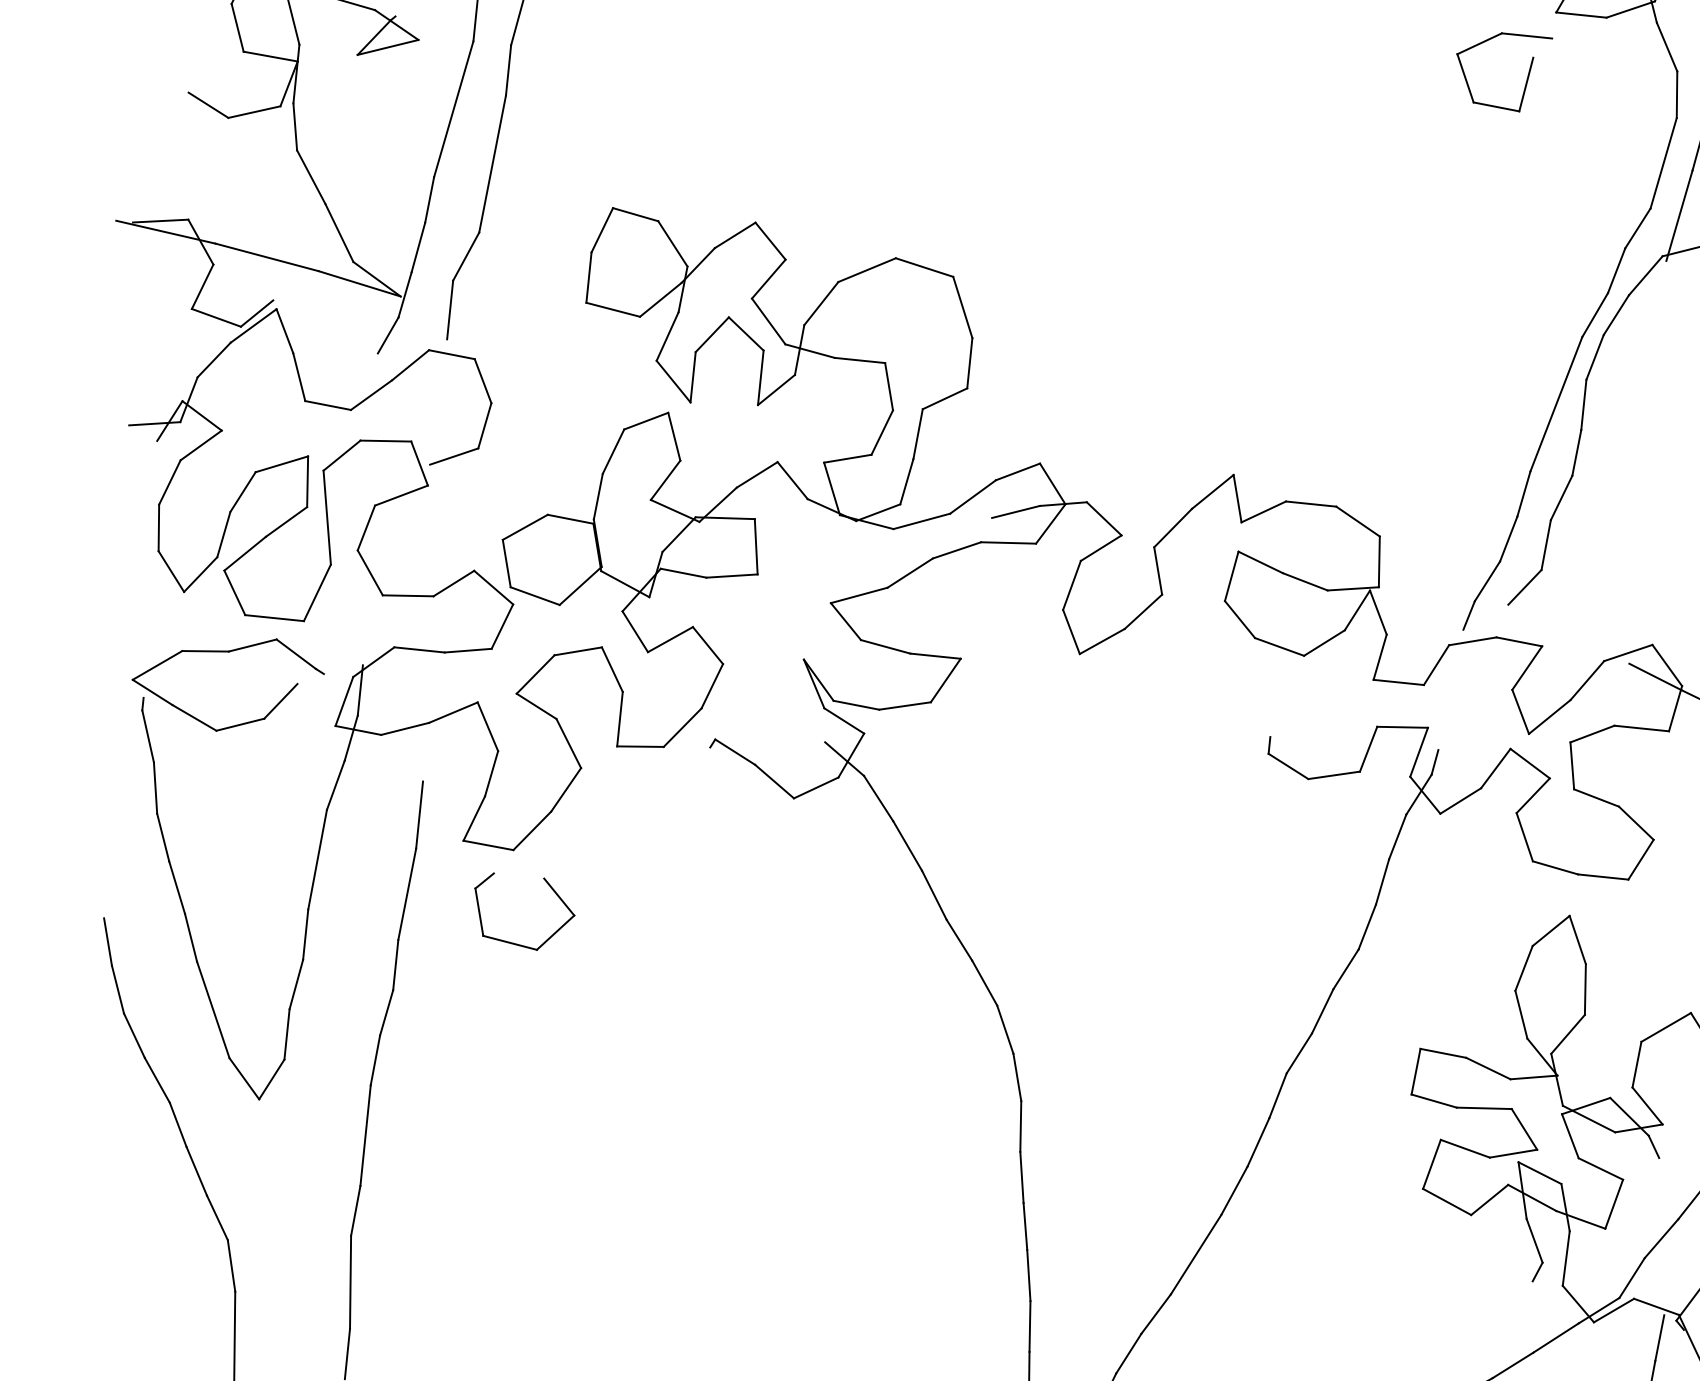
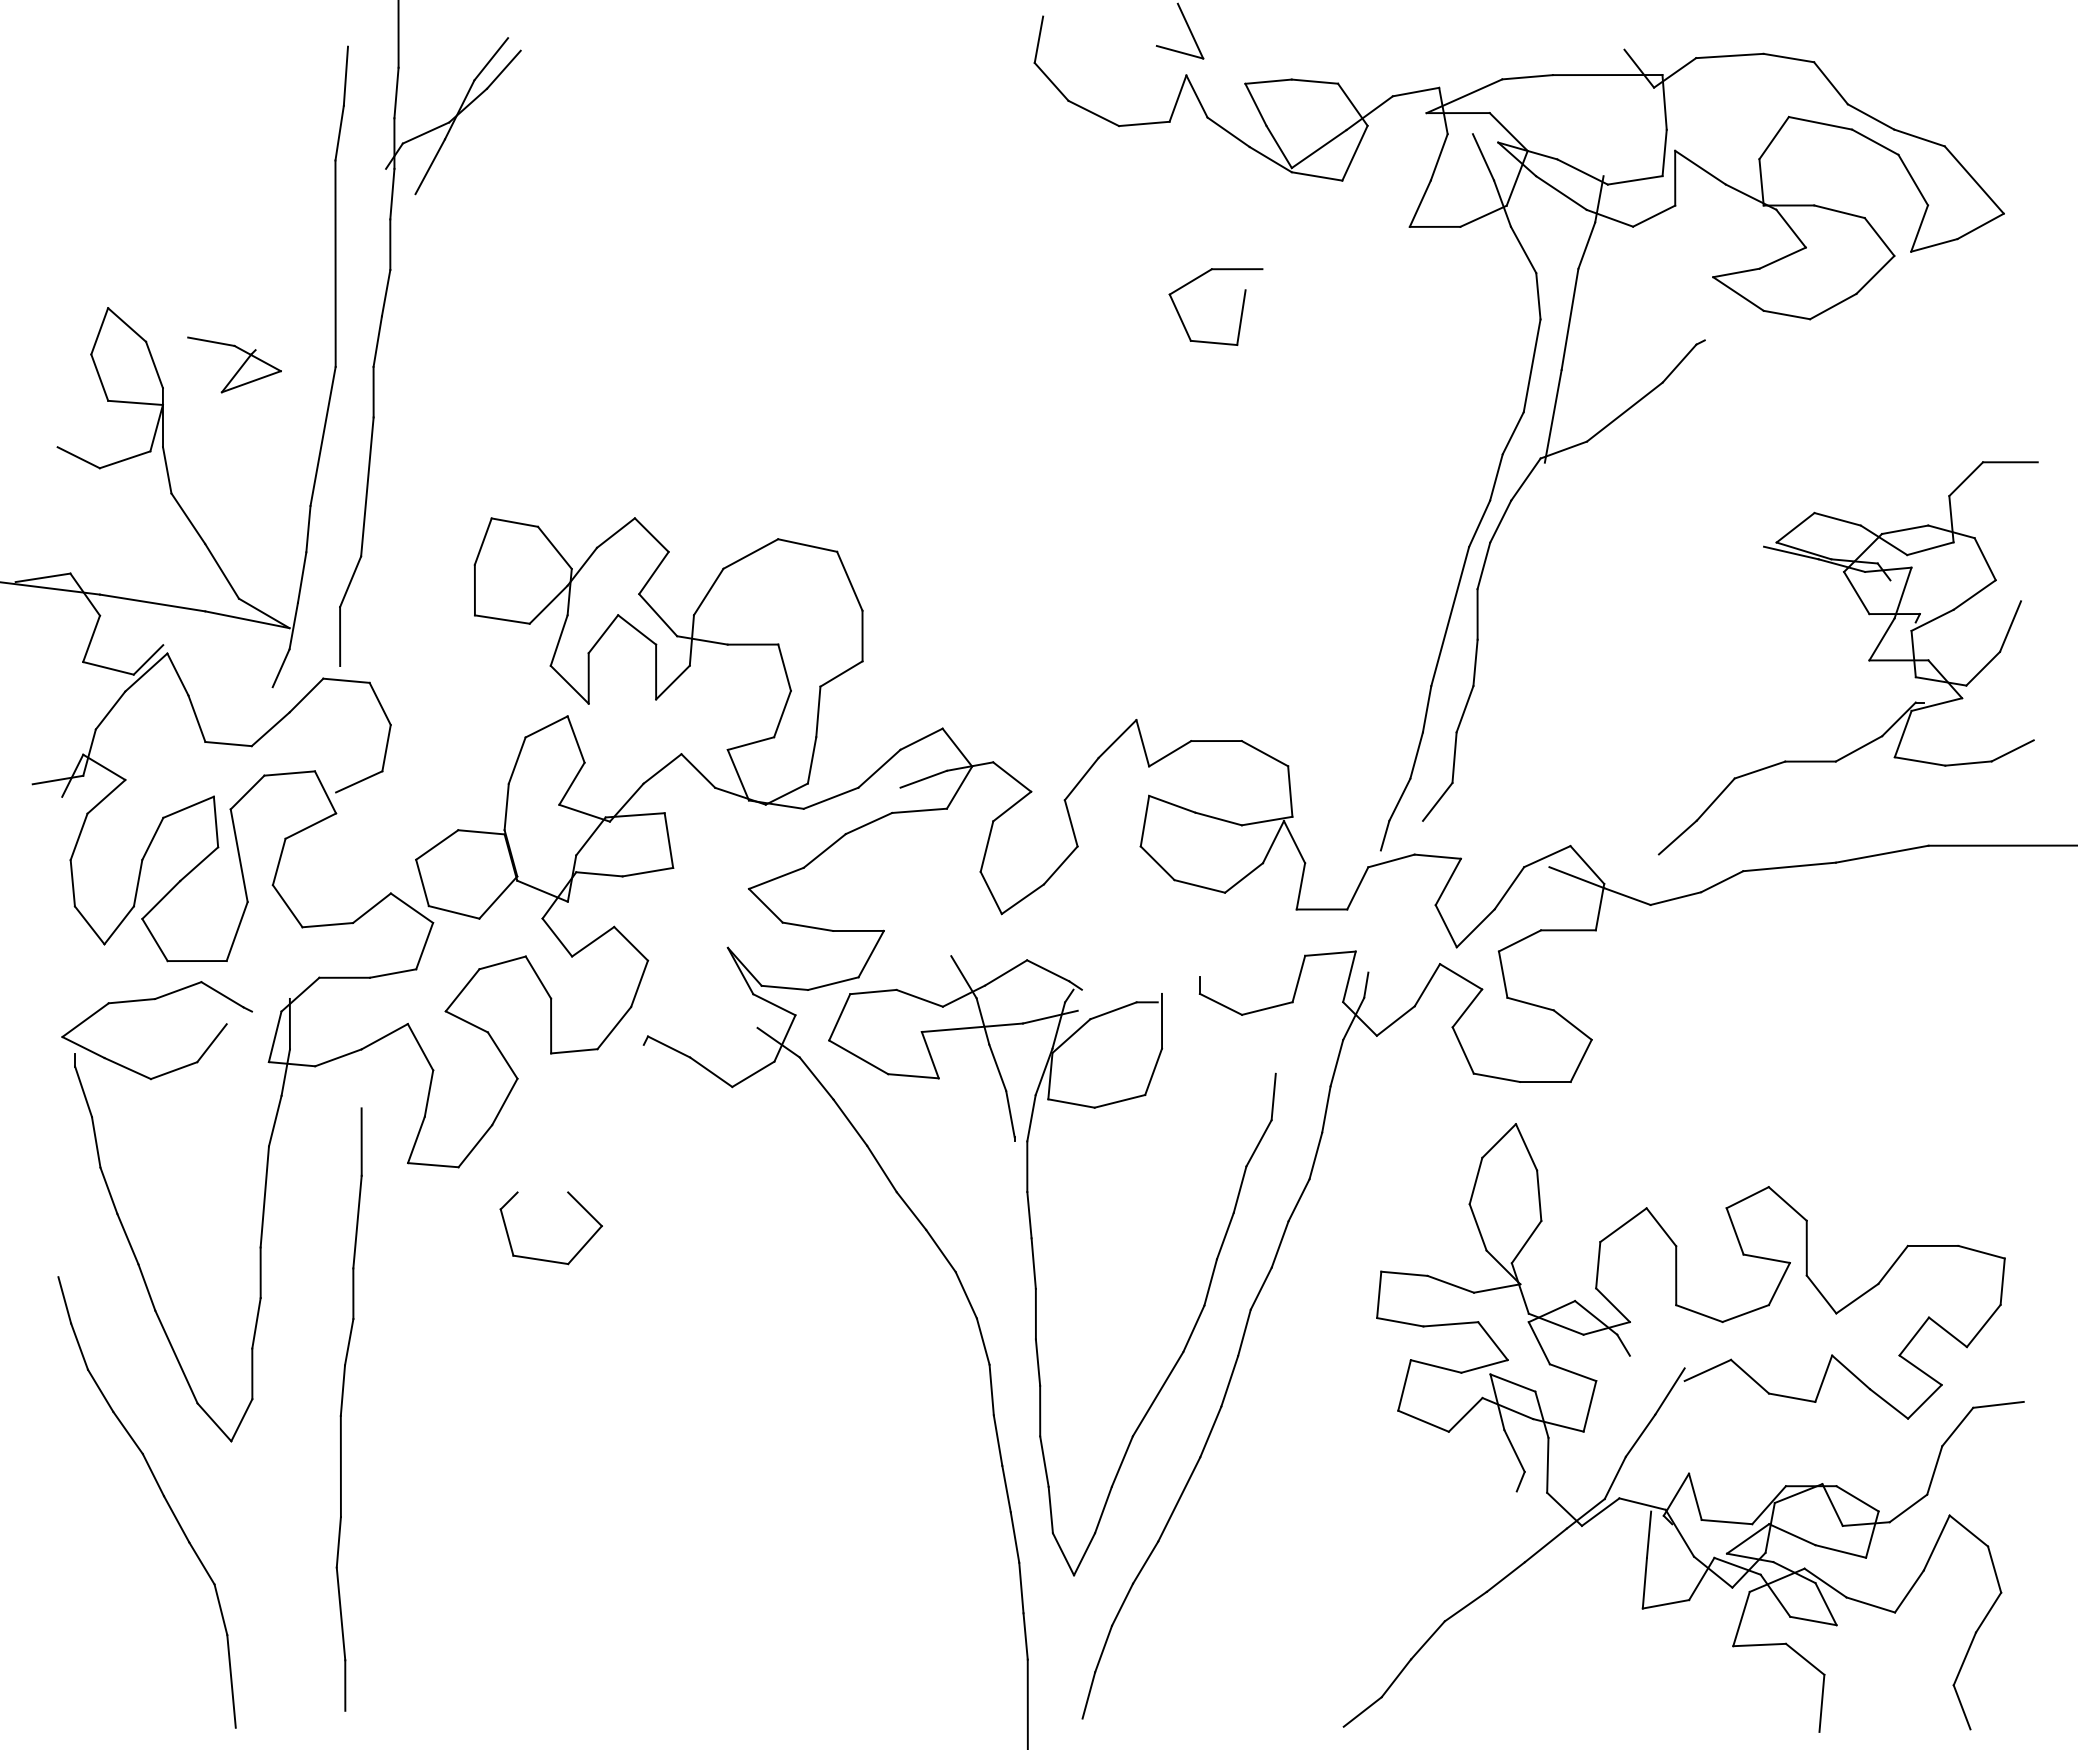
part: (1527, 75) -> (1241, 308), moved
part: (515, 943) -> (546, 1259), moved
part: (1076, 1011) -> (1035, 1269), added

